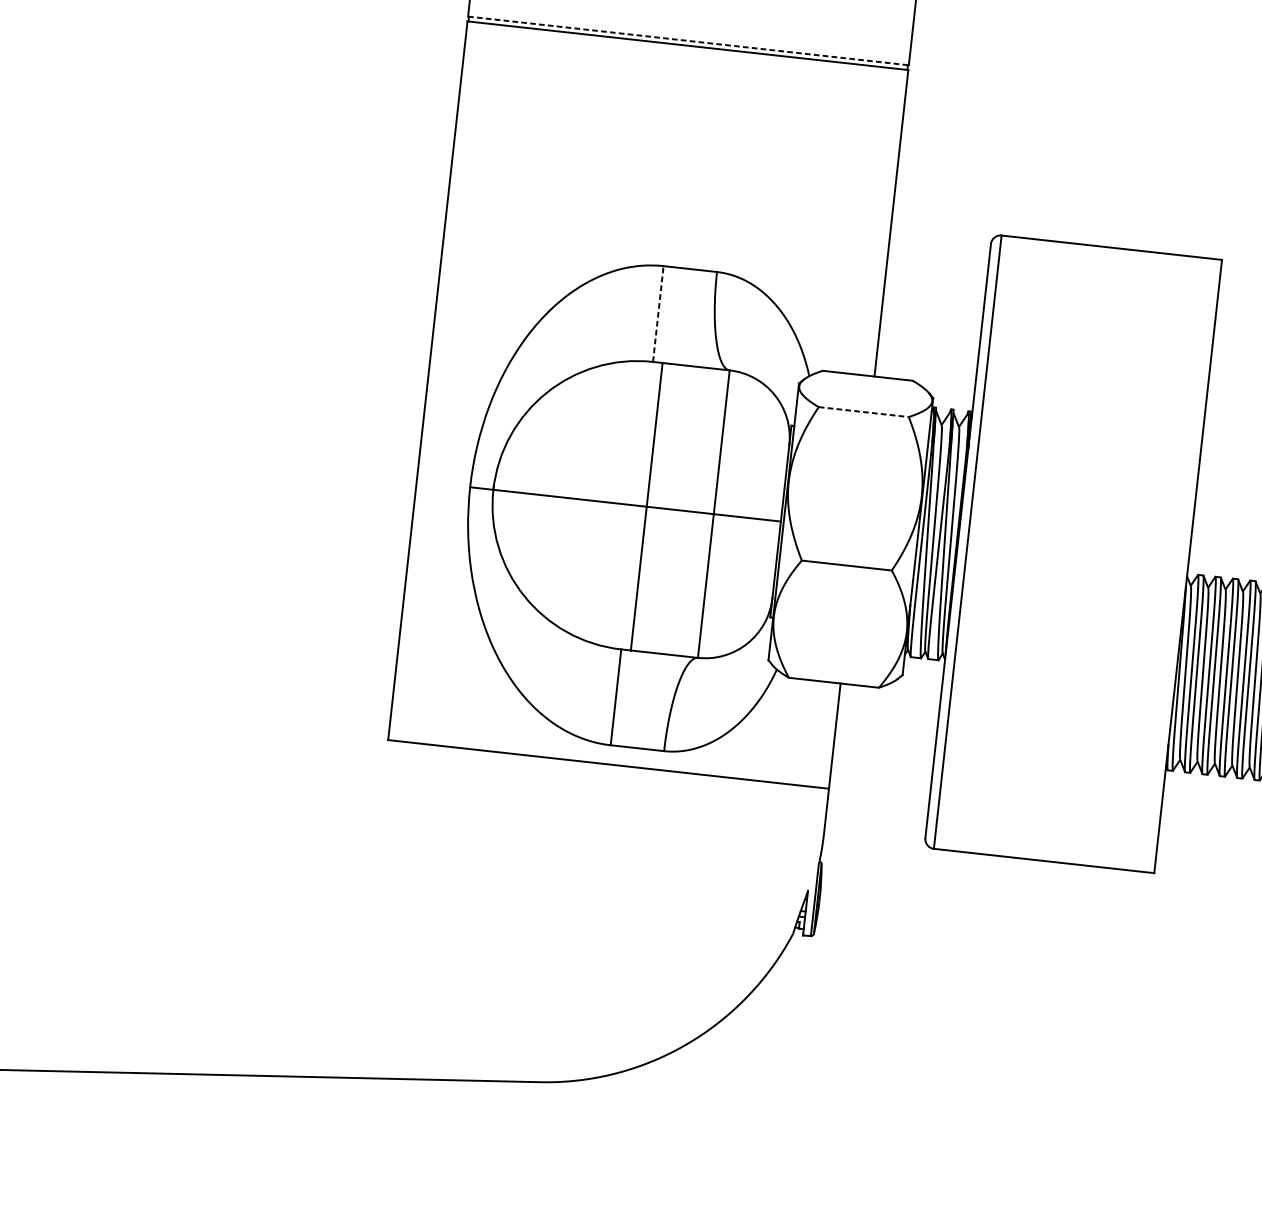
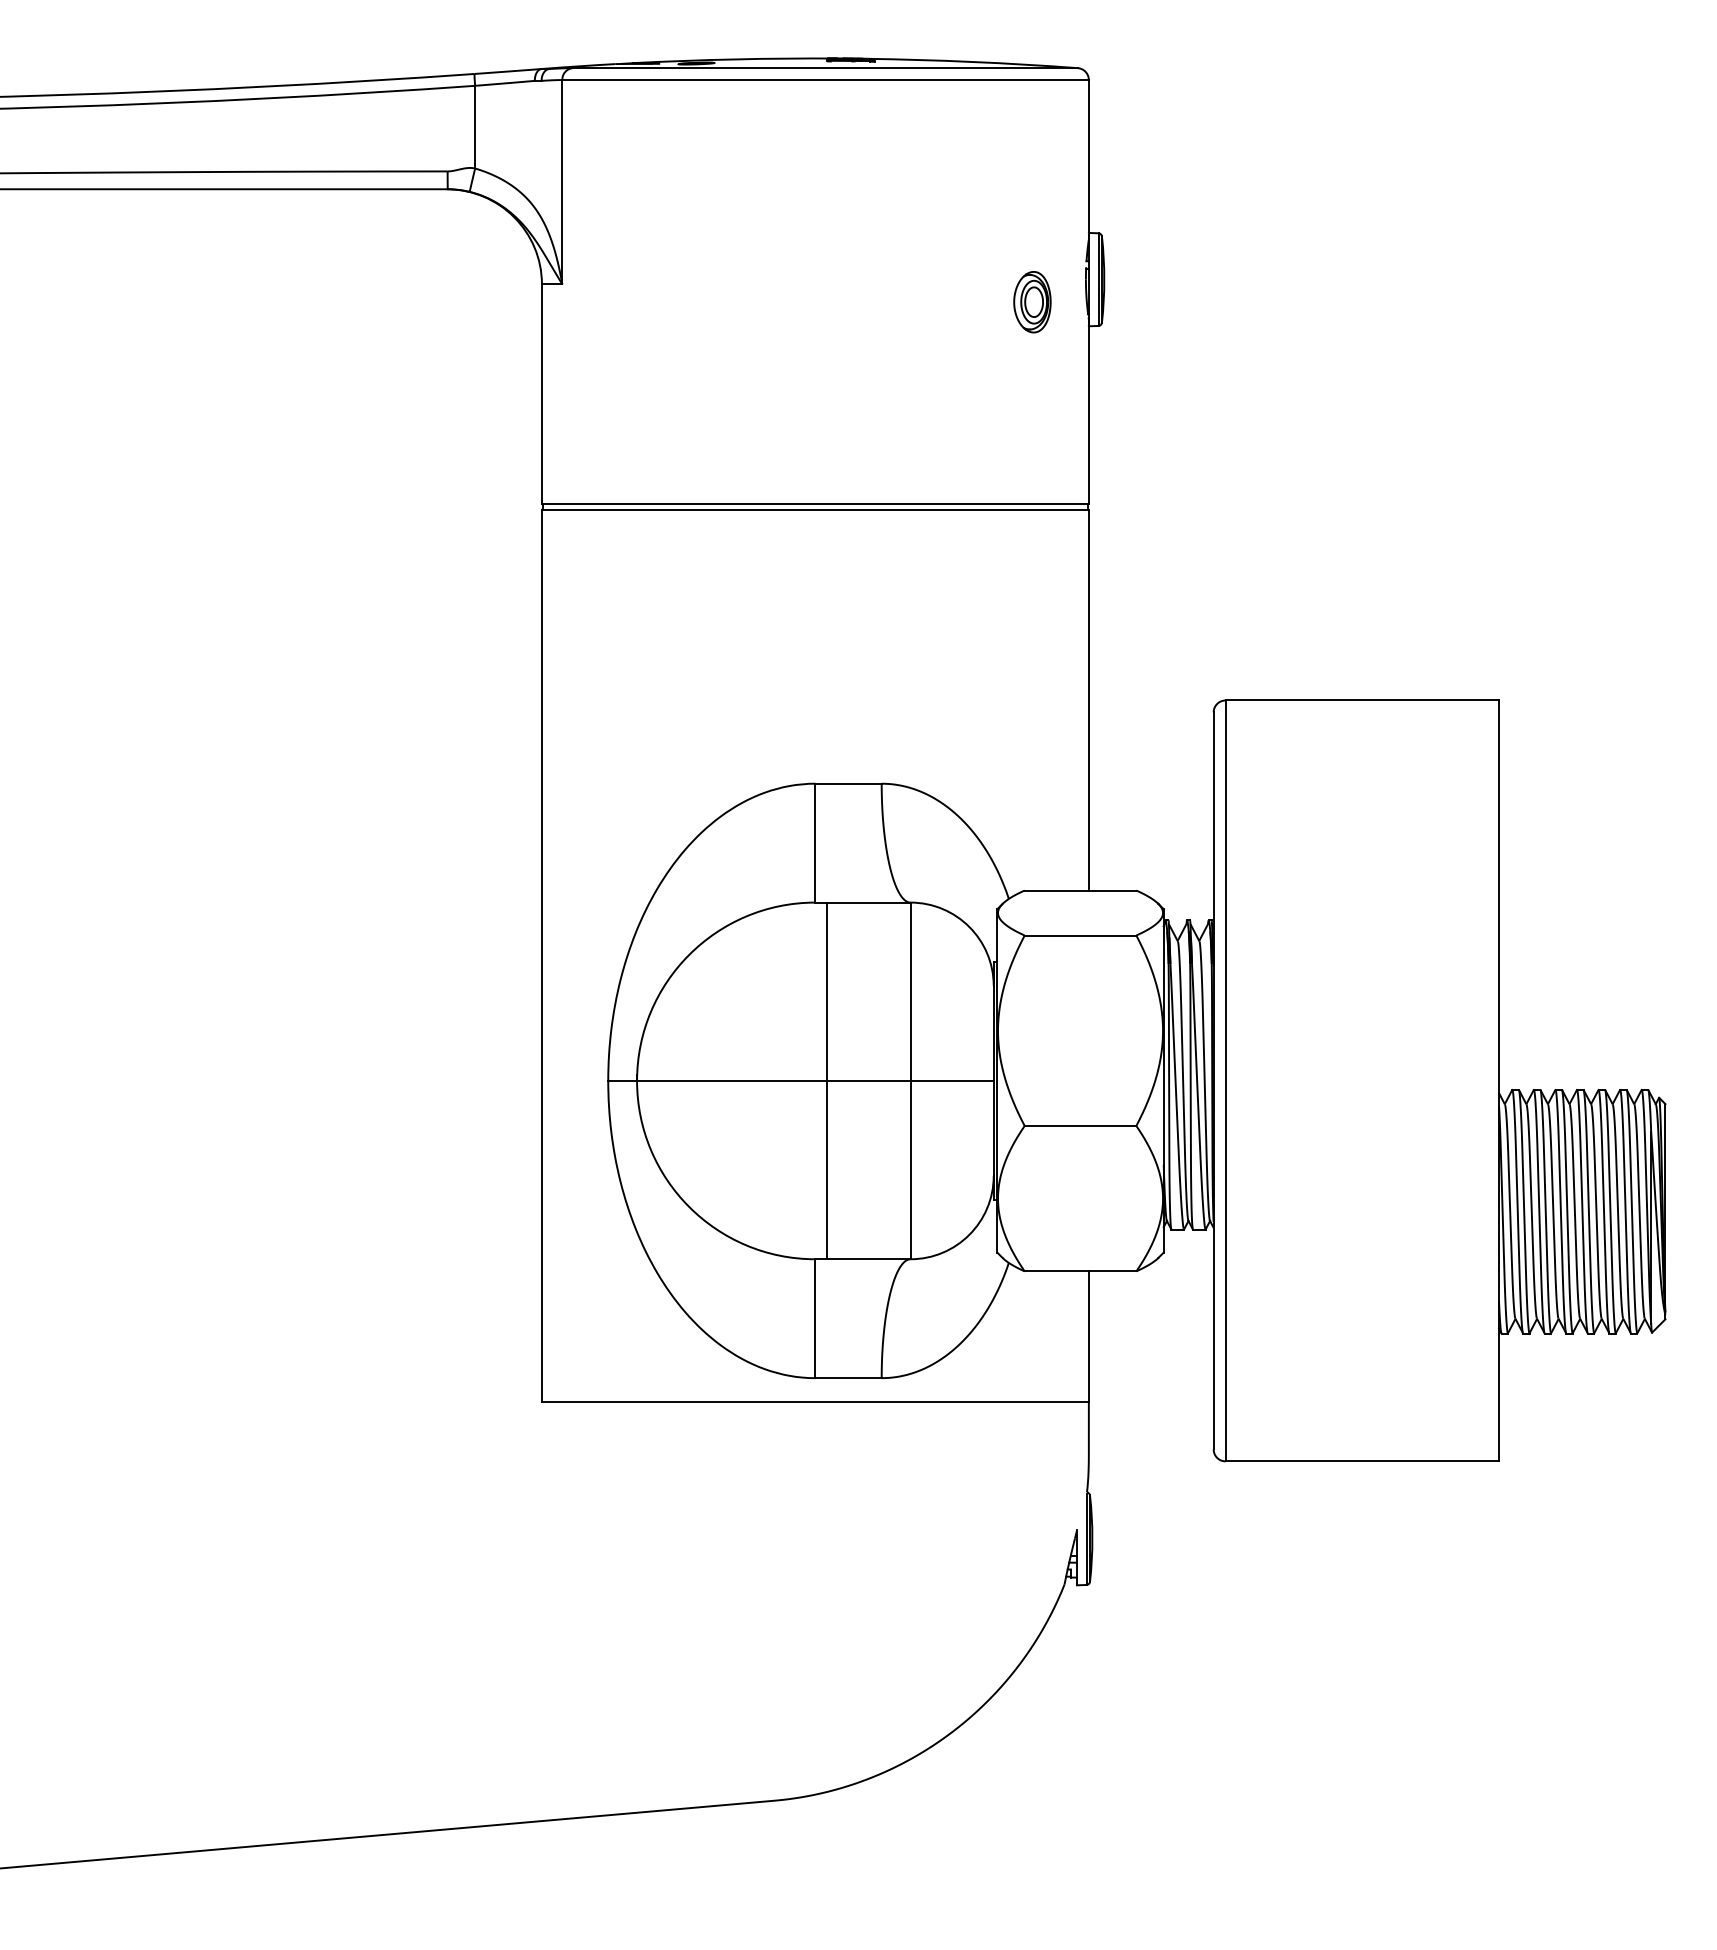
line: (688, 41) -> (815, 504), dashed -> solid
line: (658, 313) -> (815, 842), dashed -> solid
line: (863, 412) -> (1080, 935), dashed -> solid

